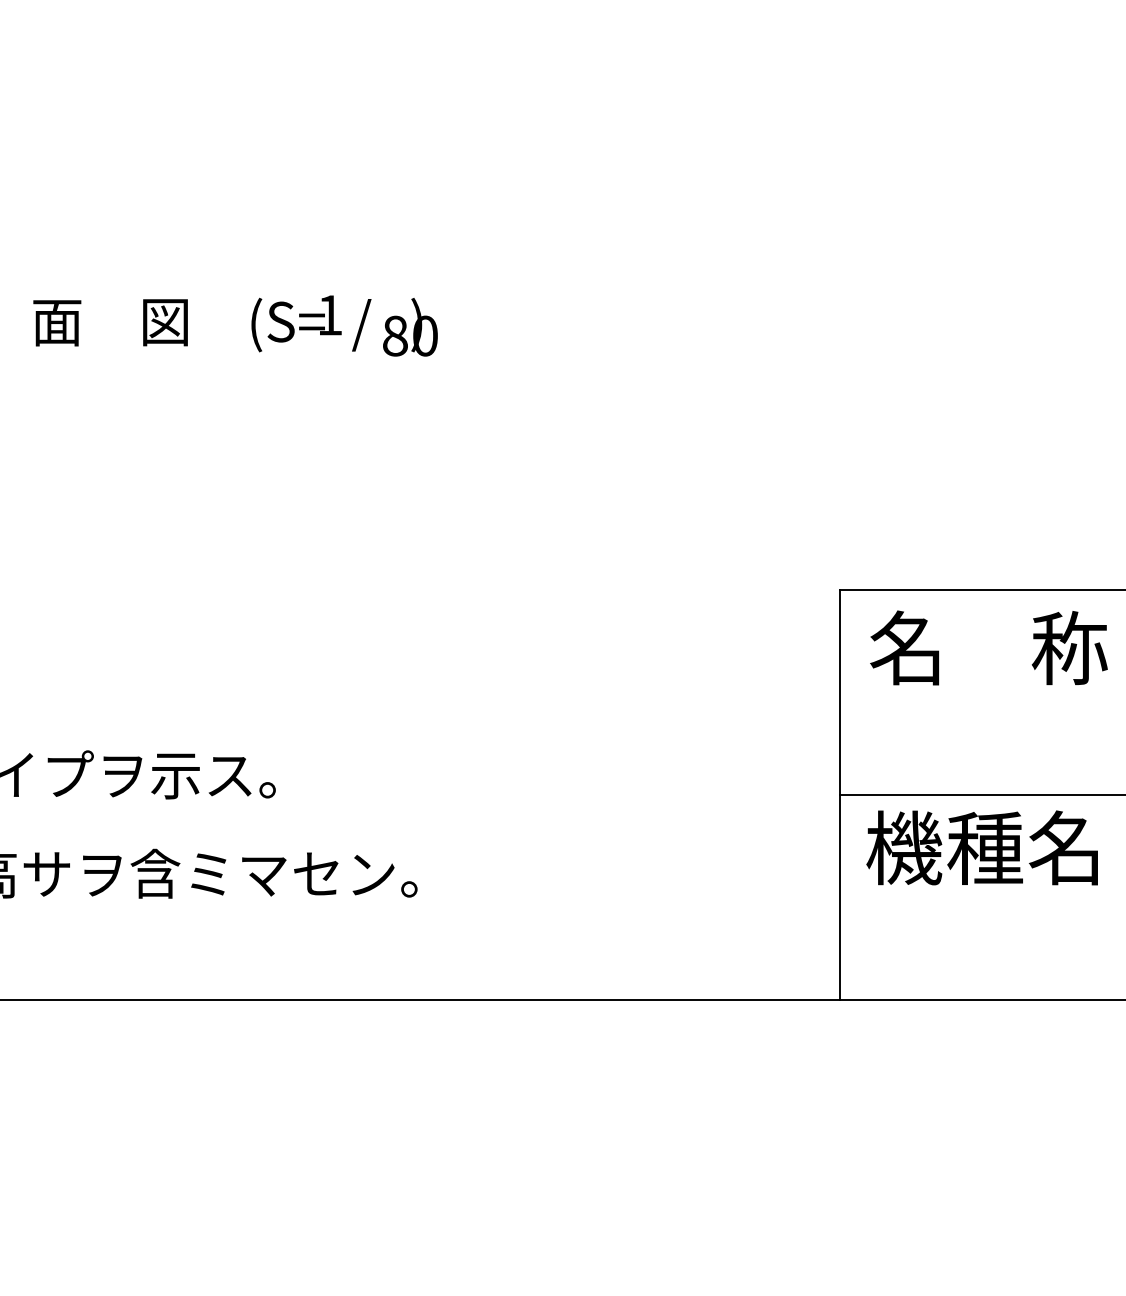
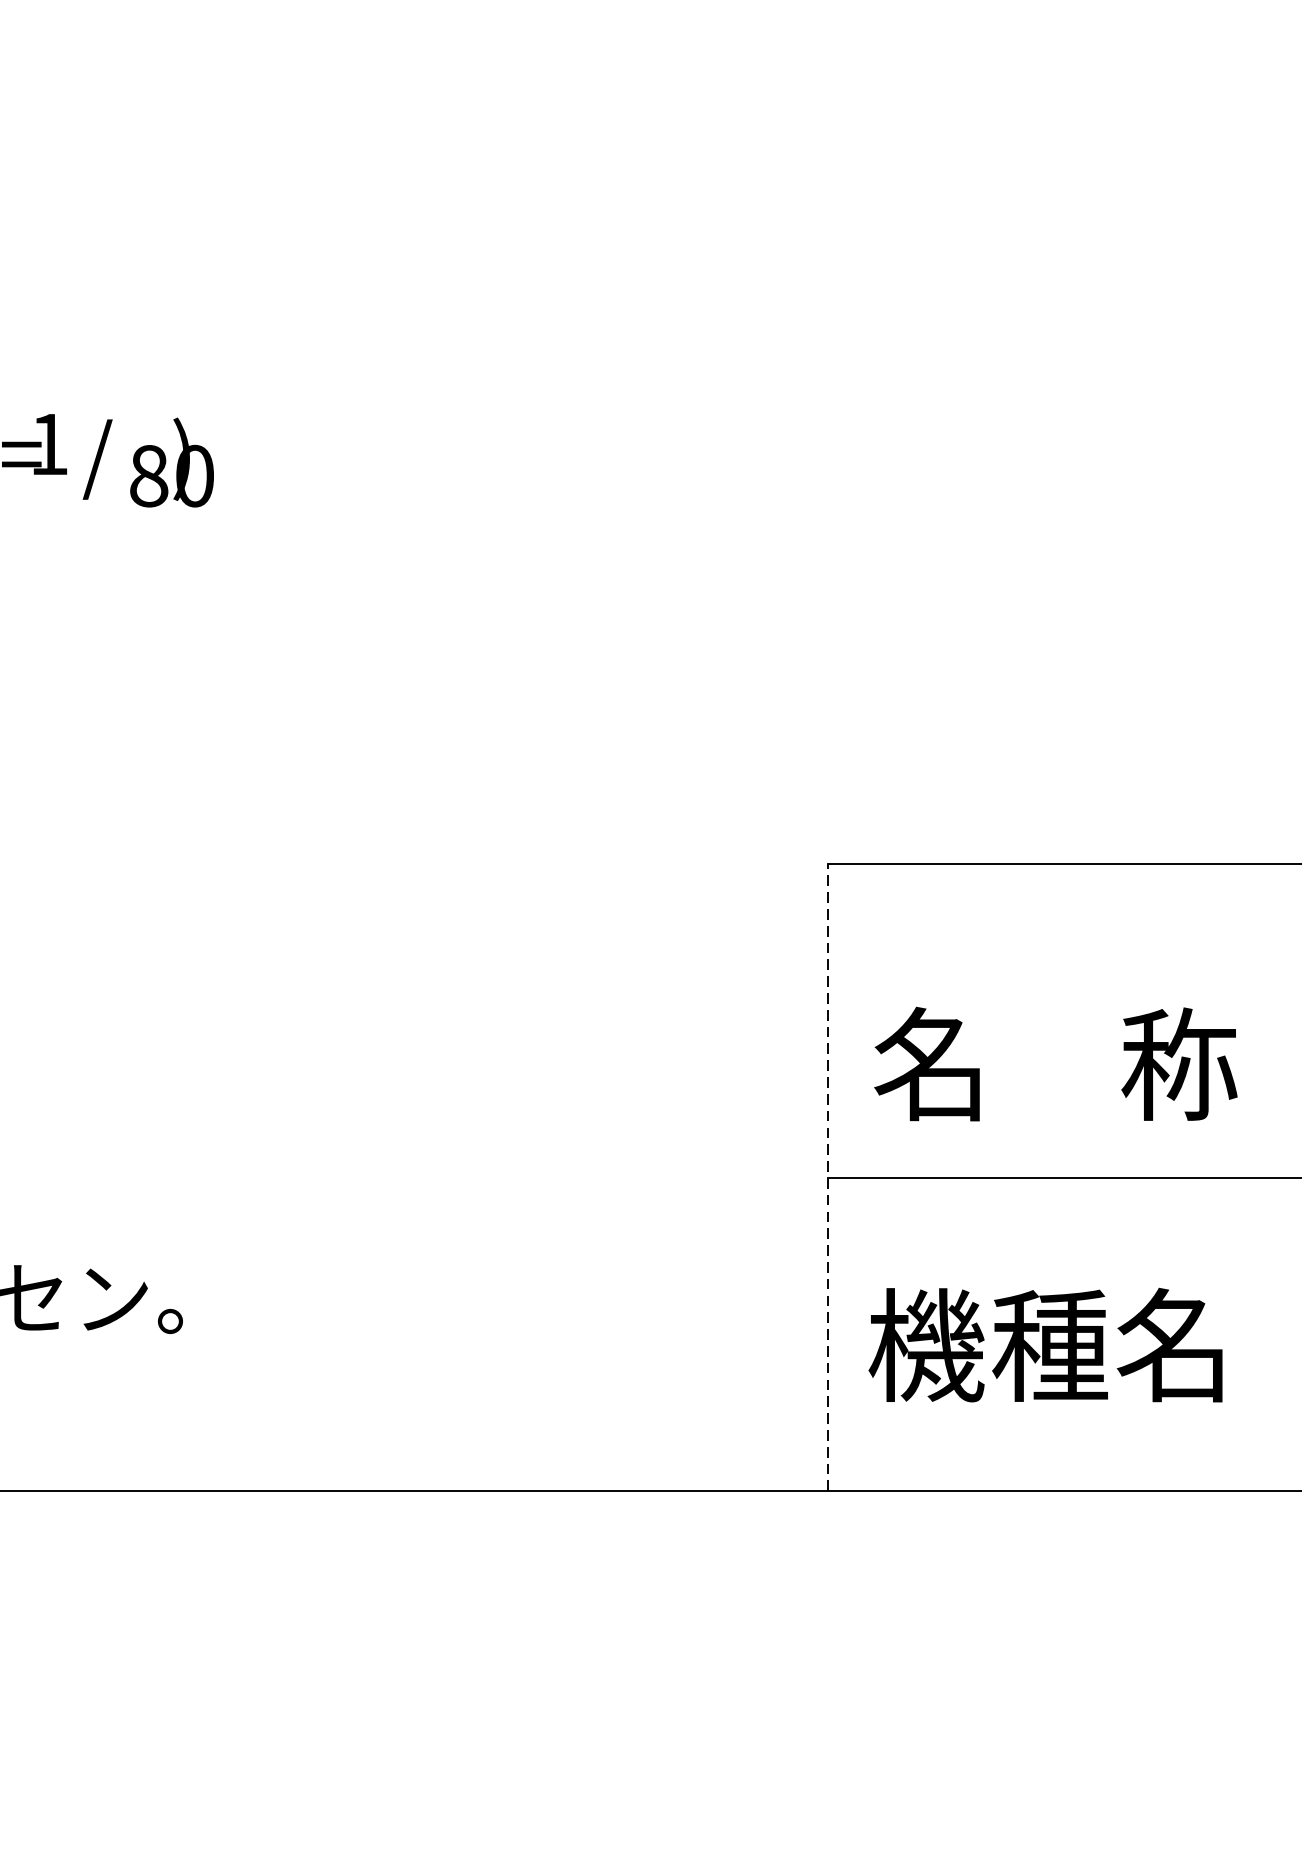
text: (988, 647) -> (1055, 1063), moved
line: (839, 794) -> (827, 1176), solid -> dashed
text: (981, 847) -> (1044, 1344), moved

